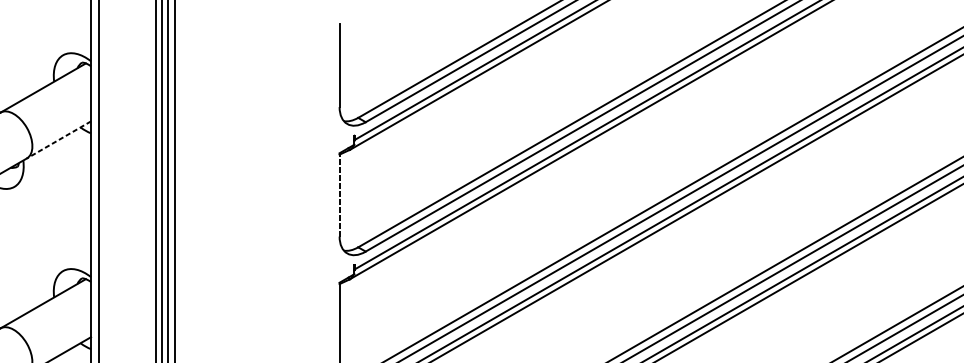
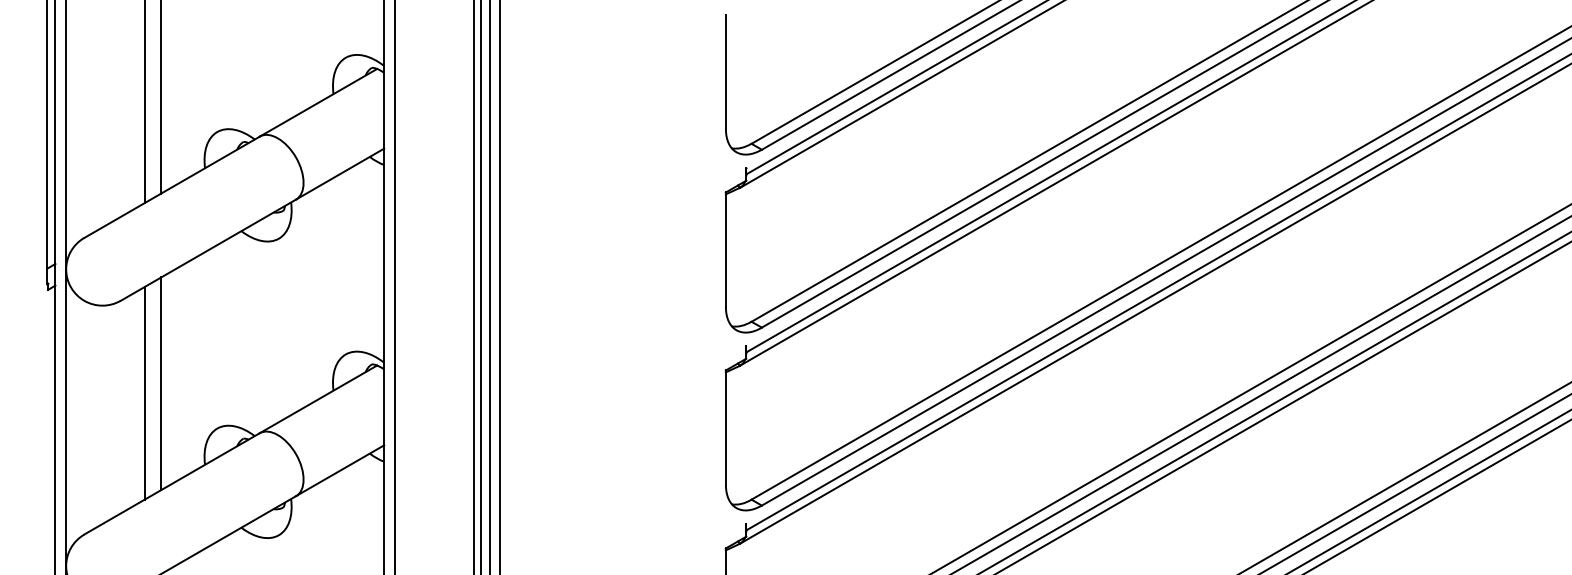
line: (59, 140) -> (340, 174), dashed -> solid
line: (339, 194) -> (725, 249), dashed -> solid

